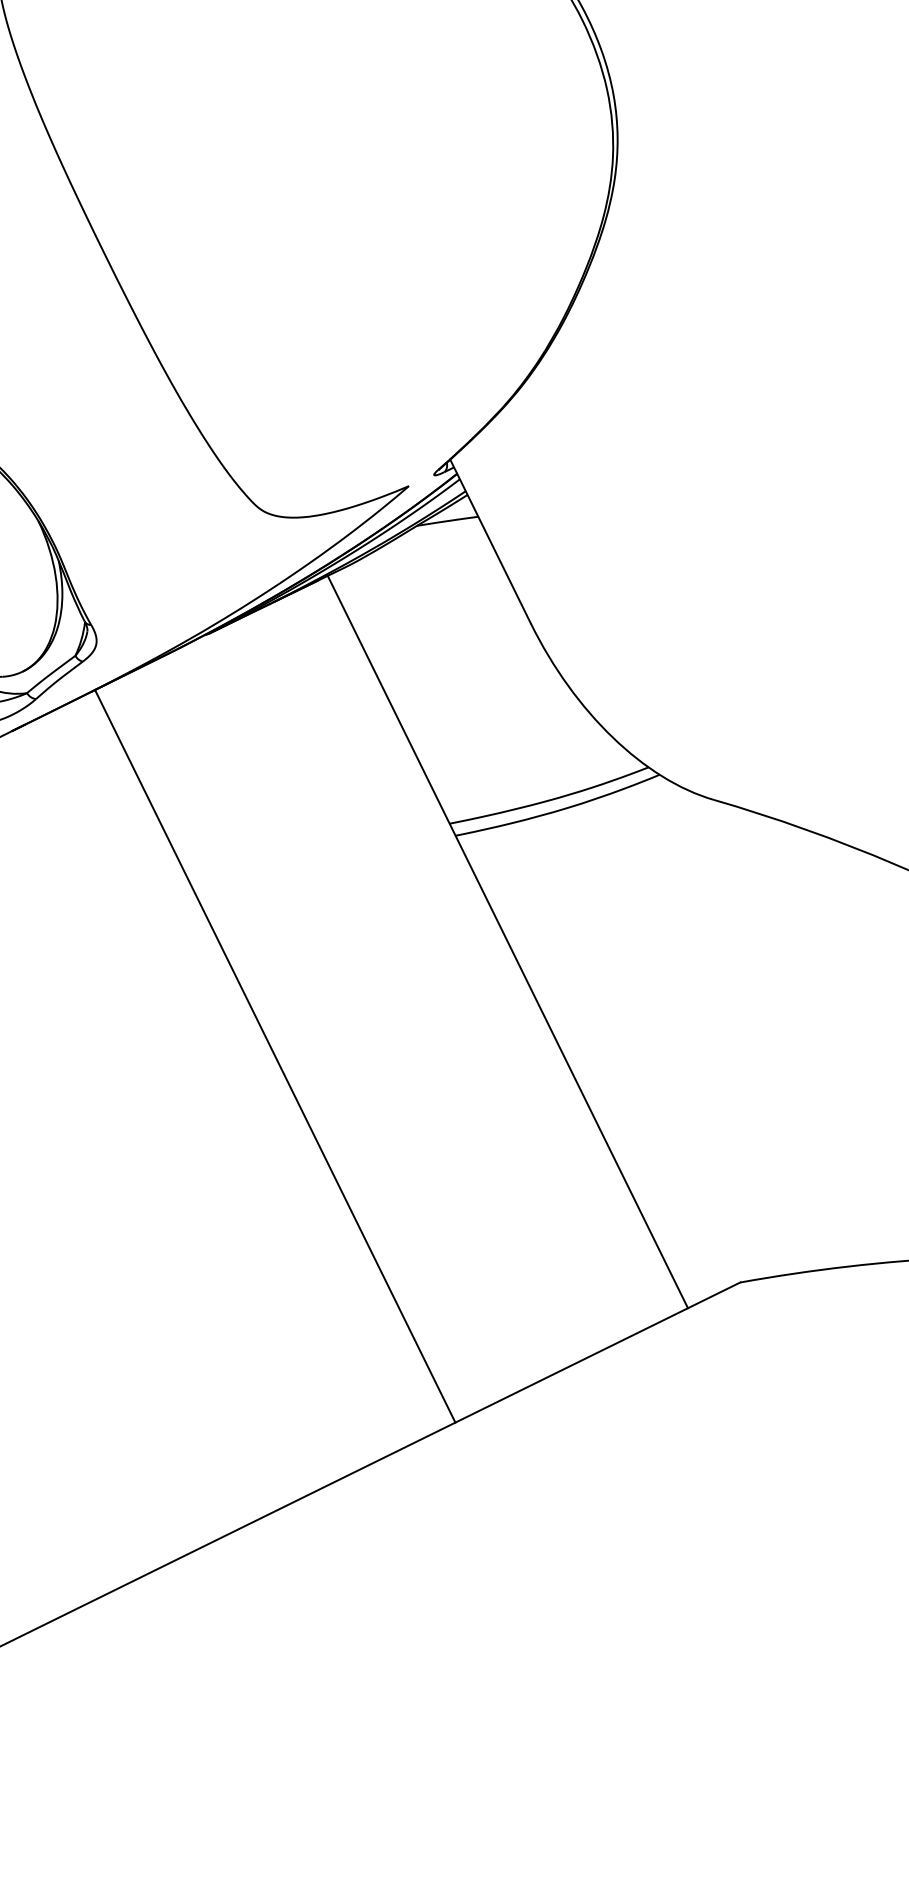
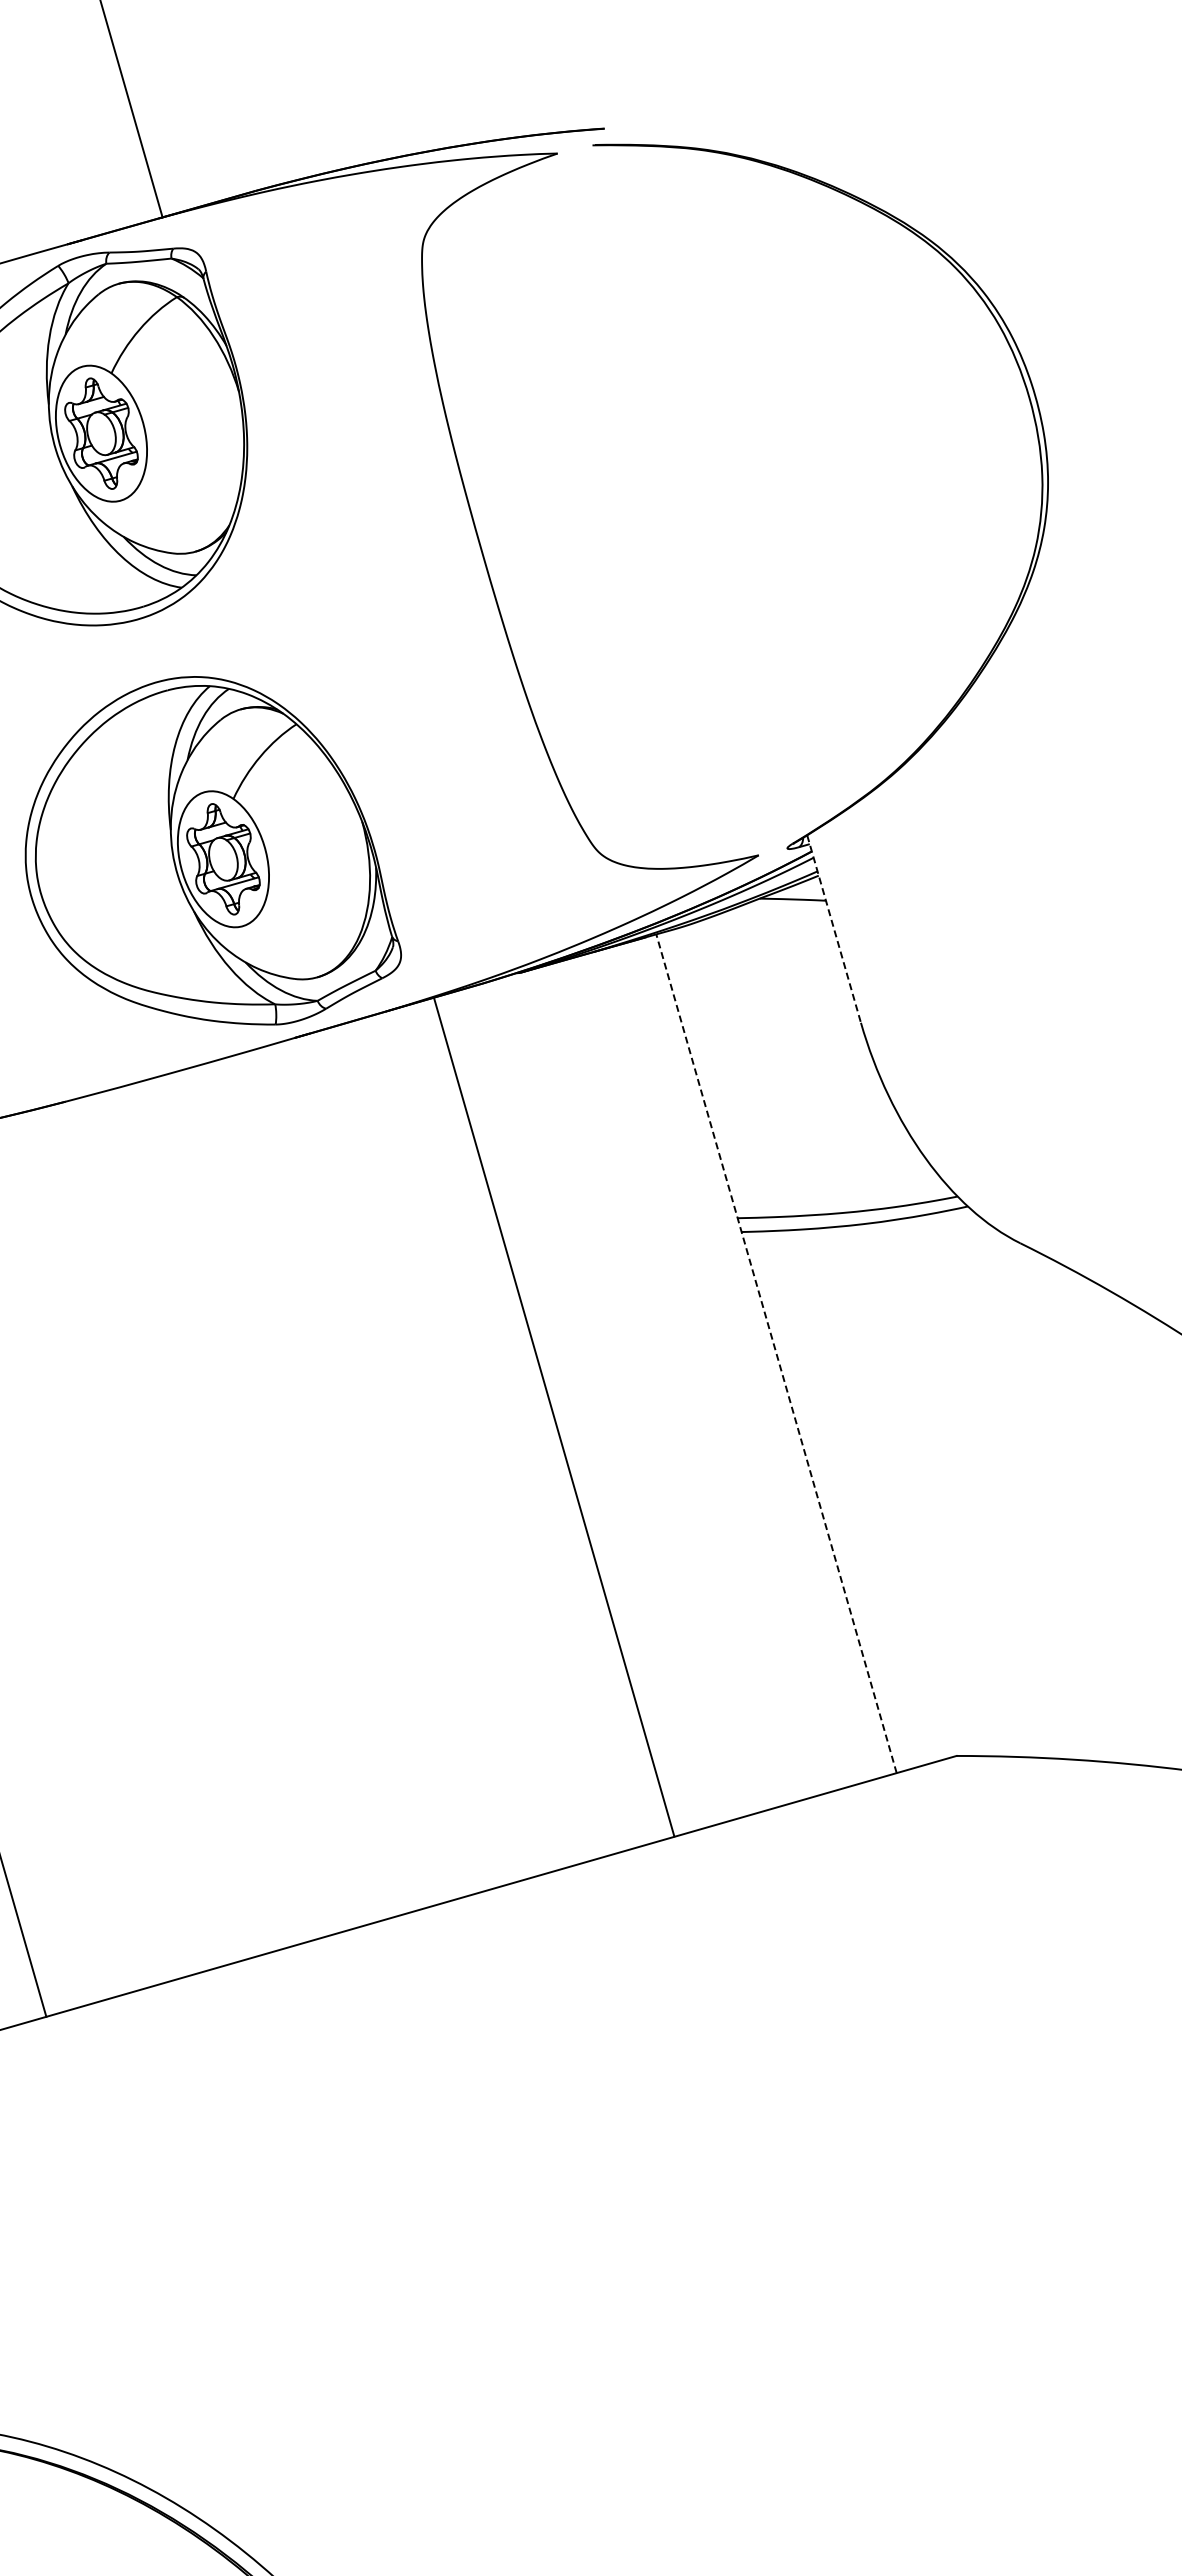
line: (490, 541) -> (834, 929), solid -> dashed
line: (507, 941) -> (776, 1353), solid -> dashed
line: (274, 1056) -> (553, 1416), moved

